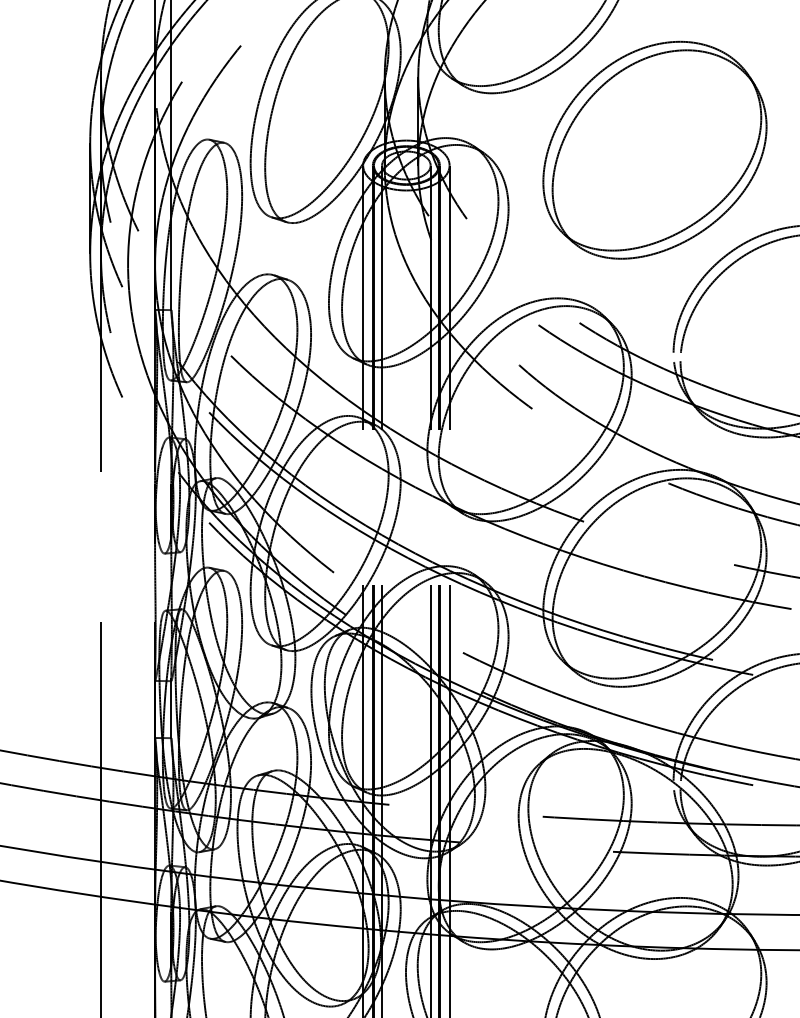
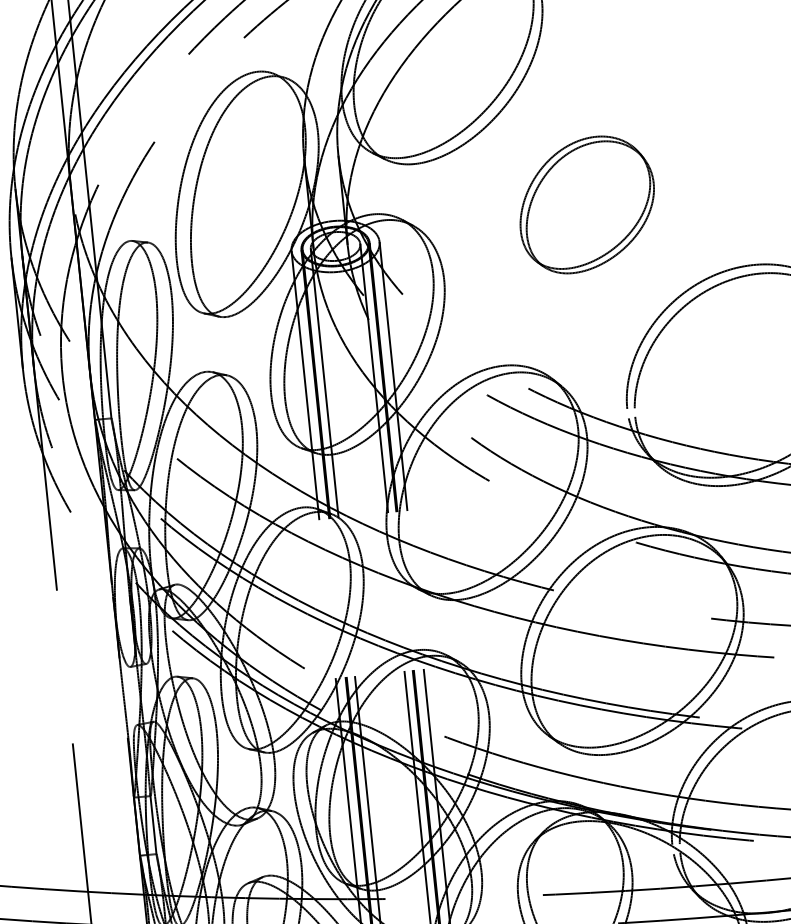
part: (654, 149) -> (586, 204), size x0.6

